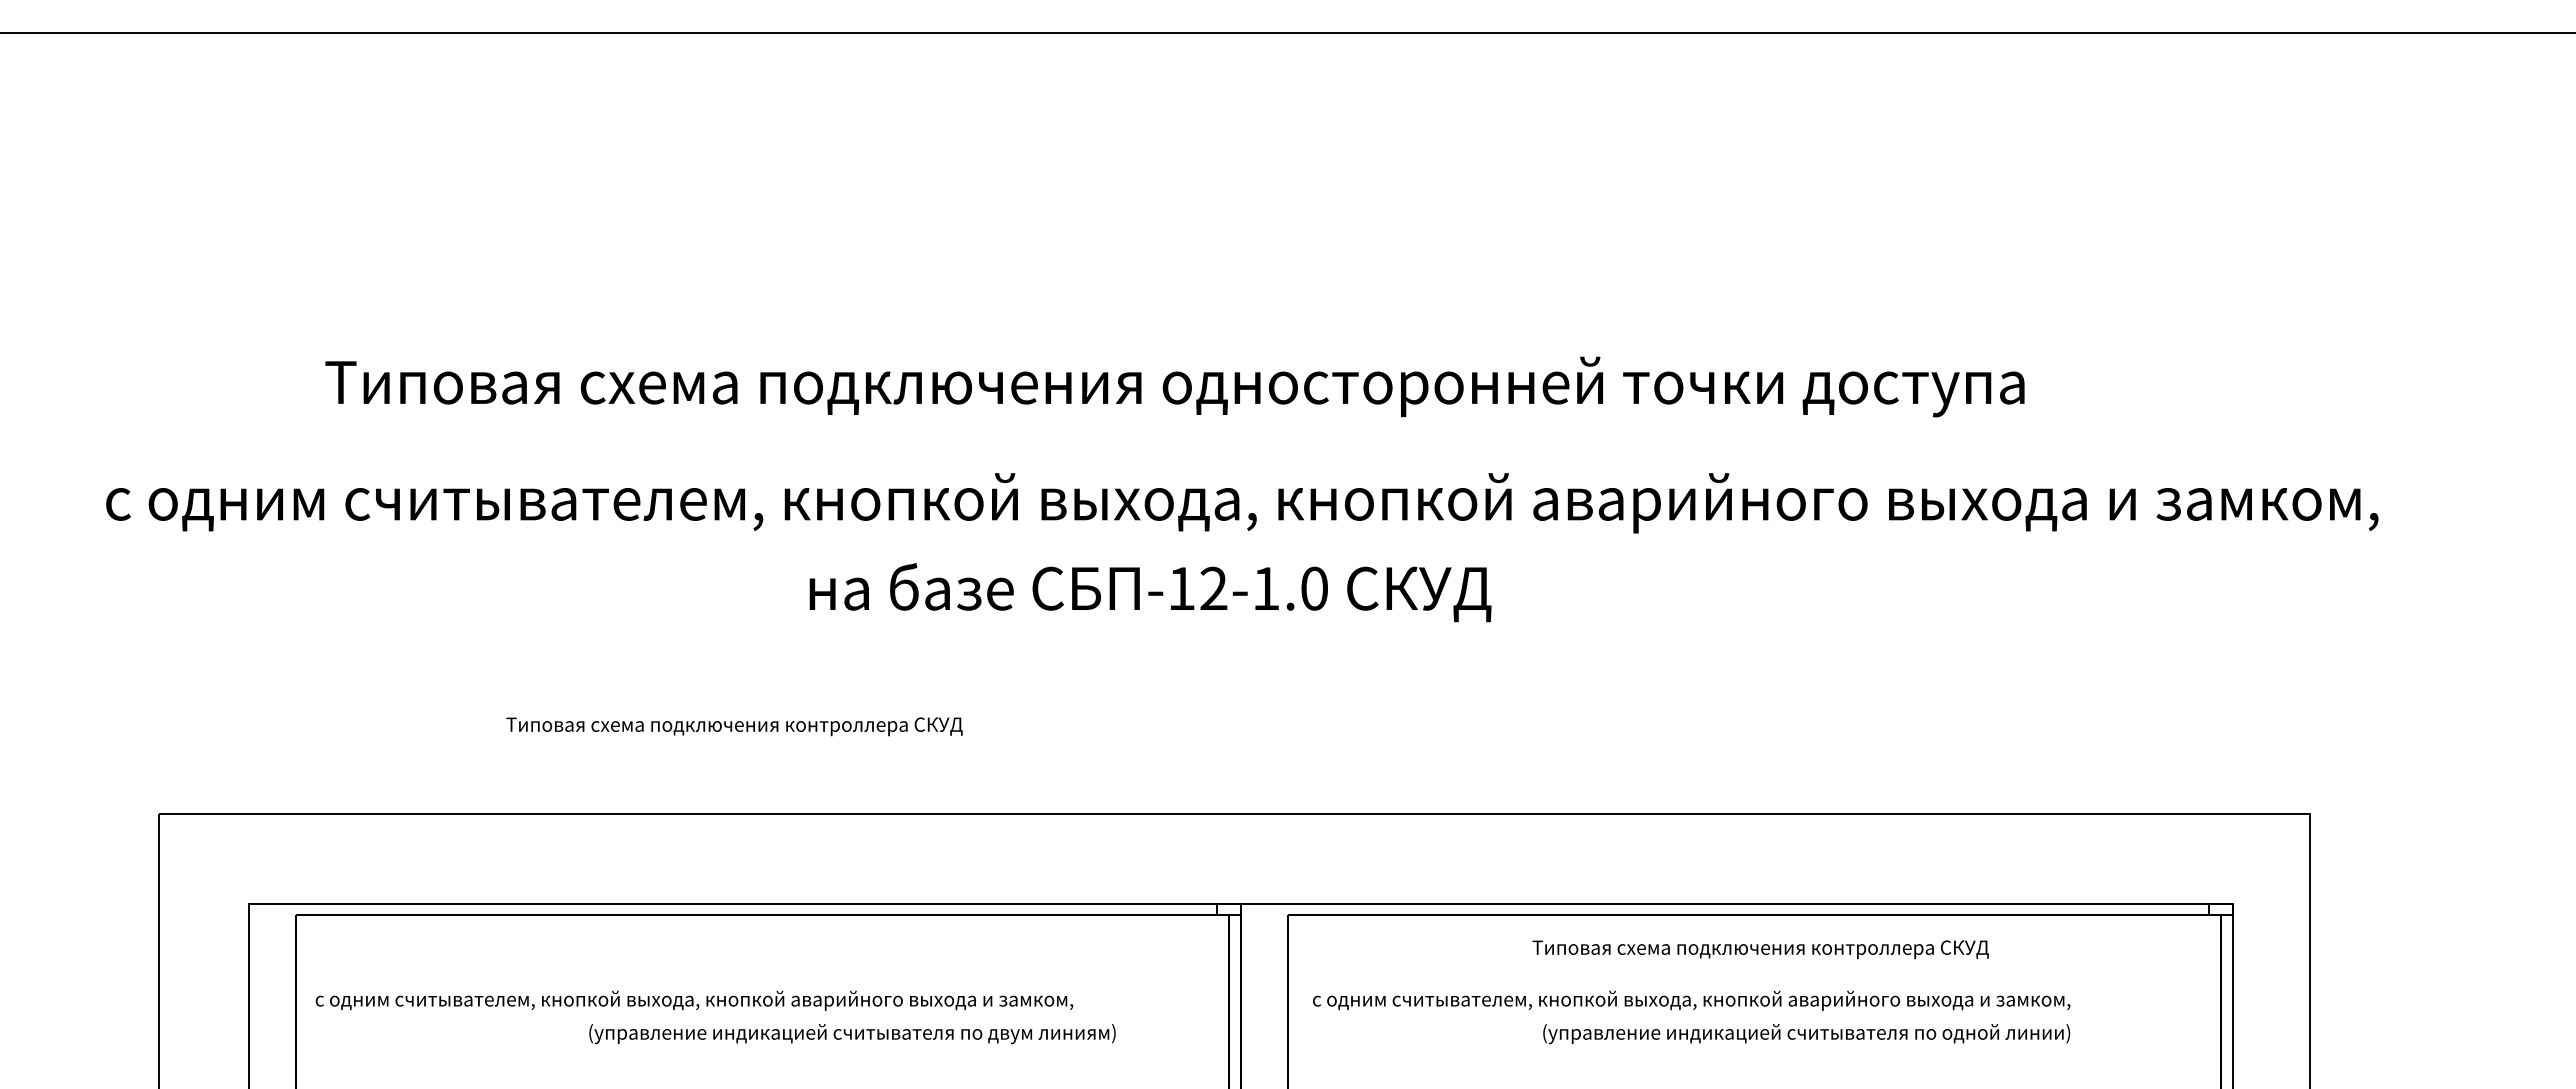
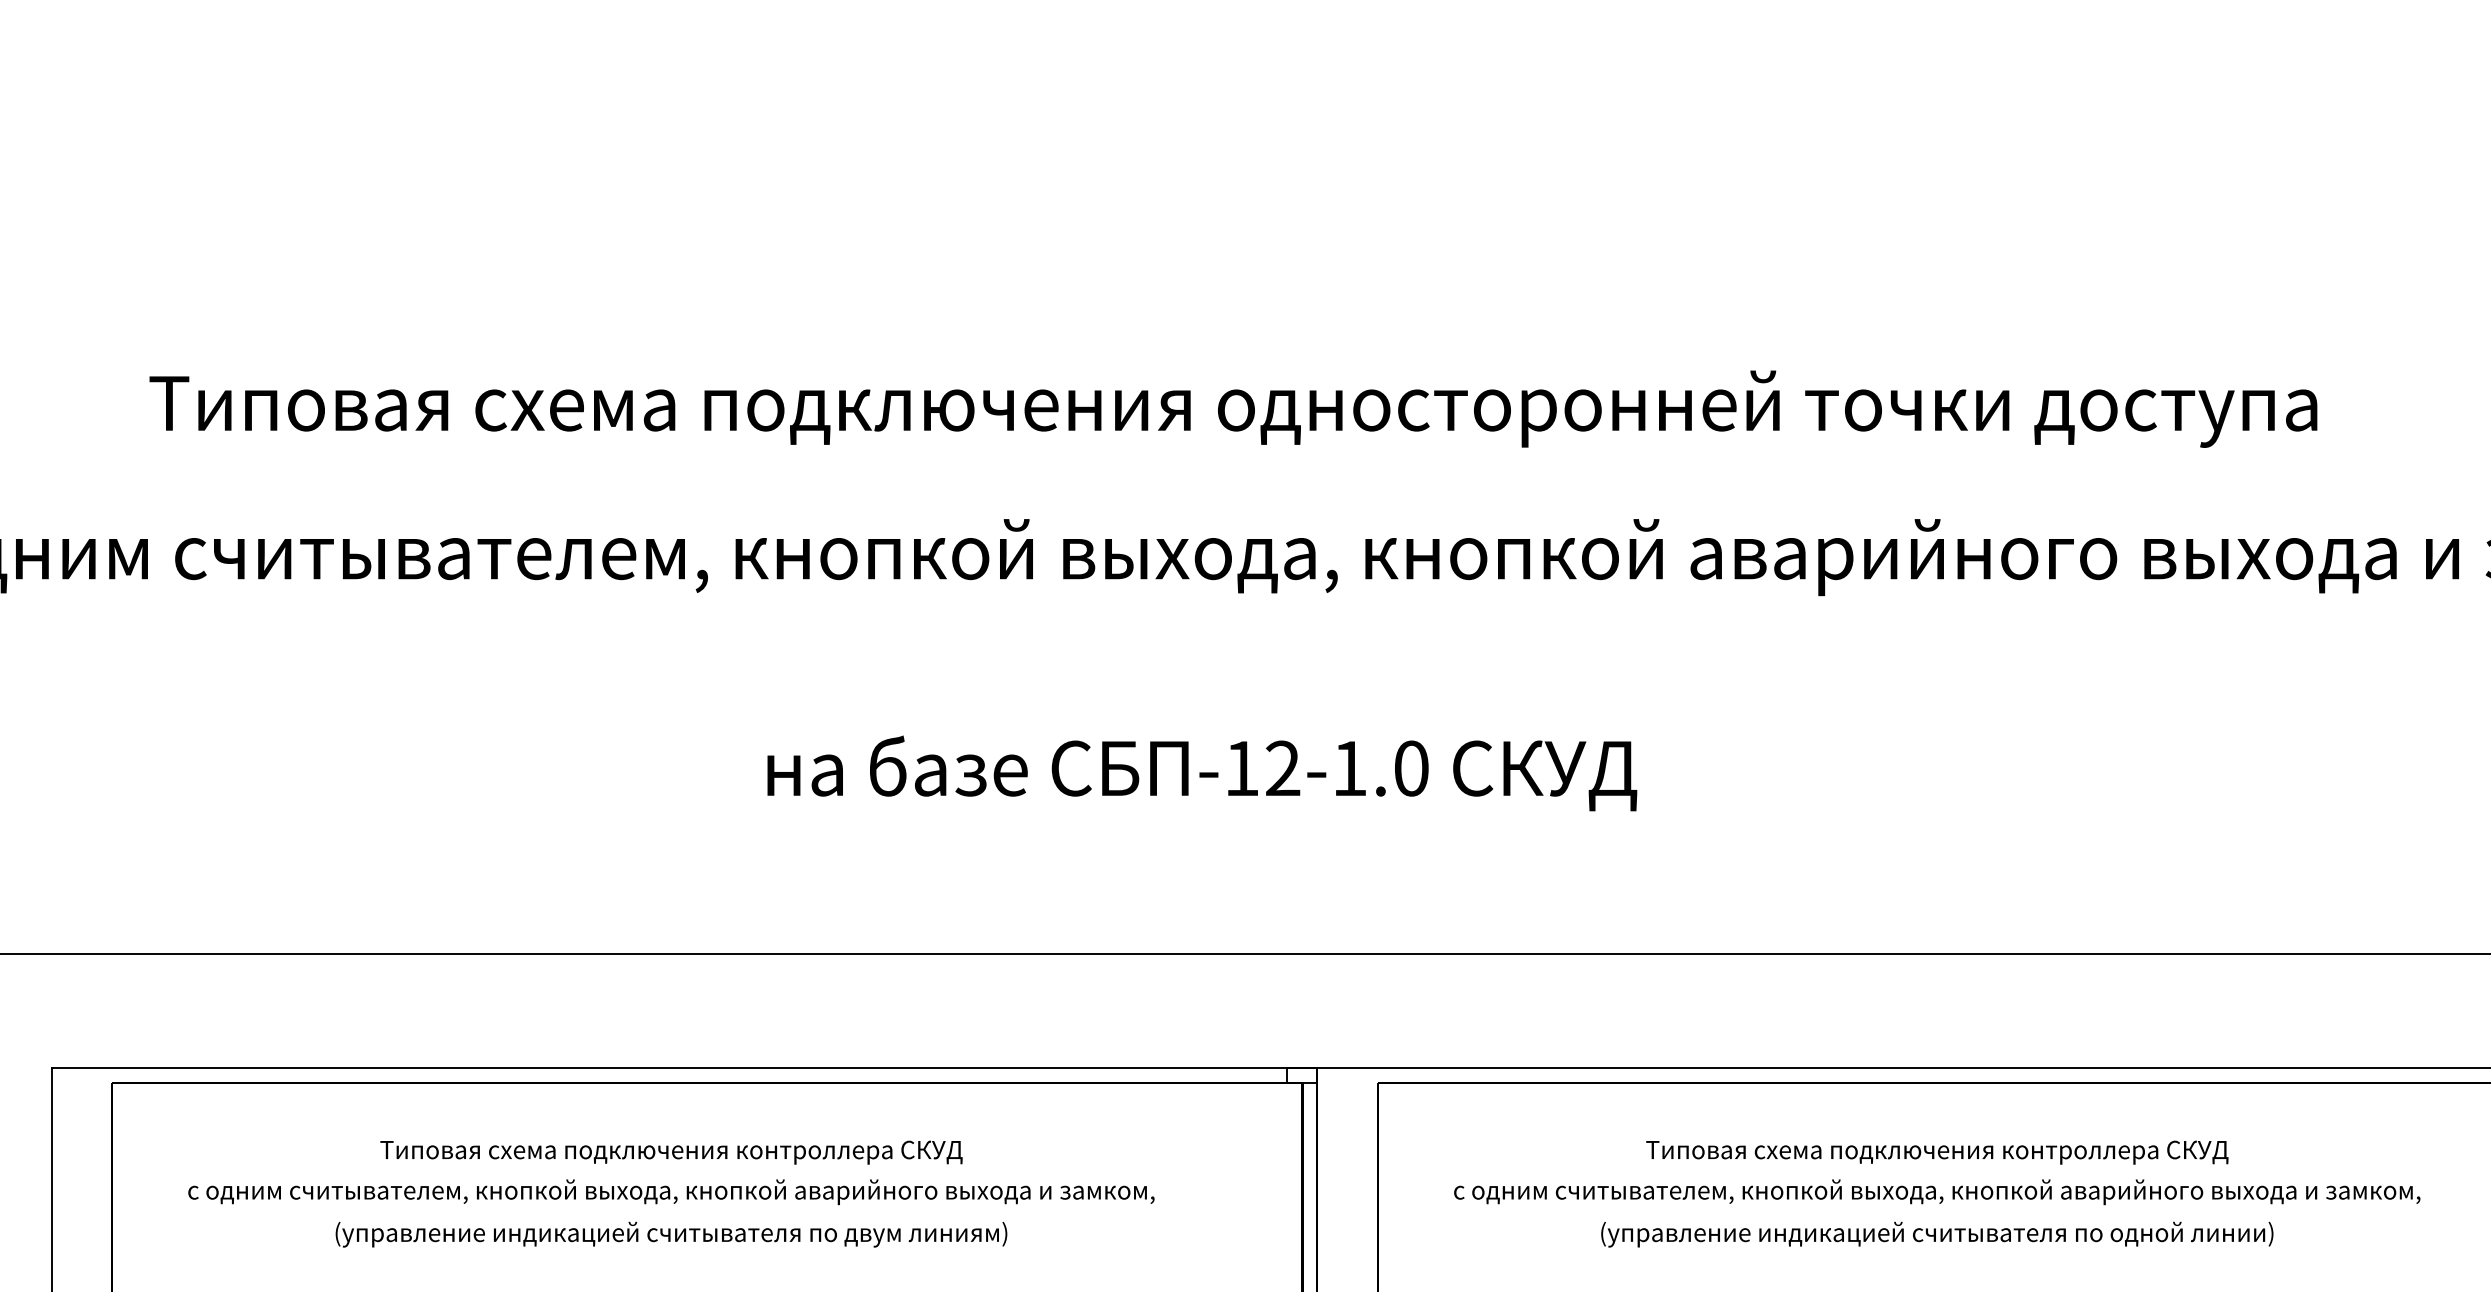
text: (1150, 592) -> (1202, 773), moved
text: (734, 726) -> (671, 1152), moved
text: (1760, 949) -> (1937, 1152), moved
text: (694, 1000) -> (671, 1191), moved
text: (1691, 1000) -> (1937, 1191), moved
text: (852, 1034) -> (671, 1235), moved
text: (1806, 1034) -> (1937, 1235), moved

